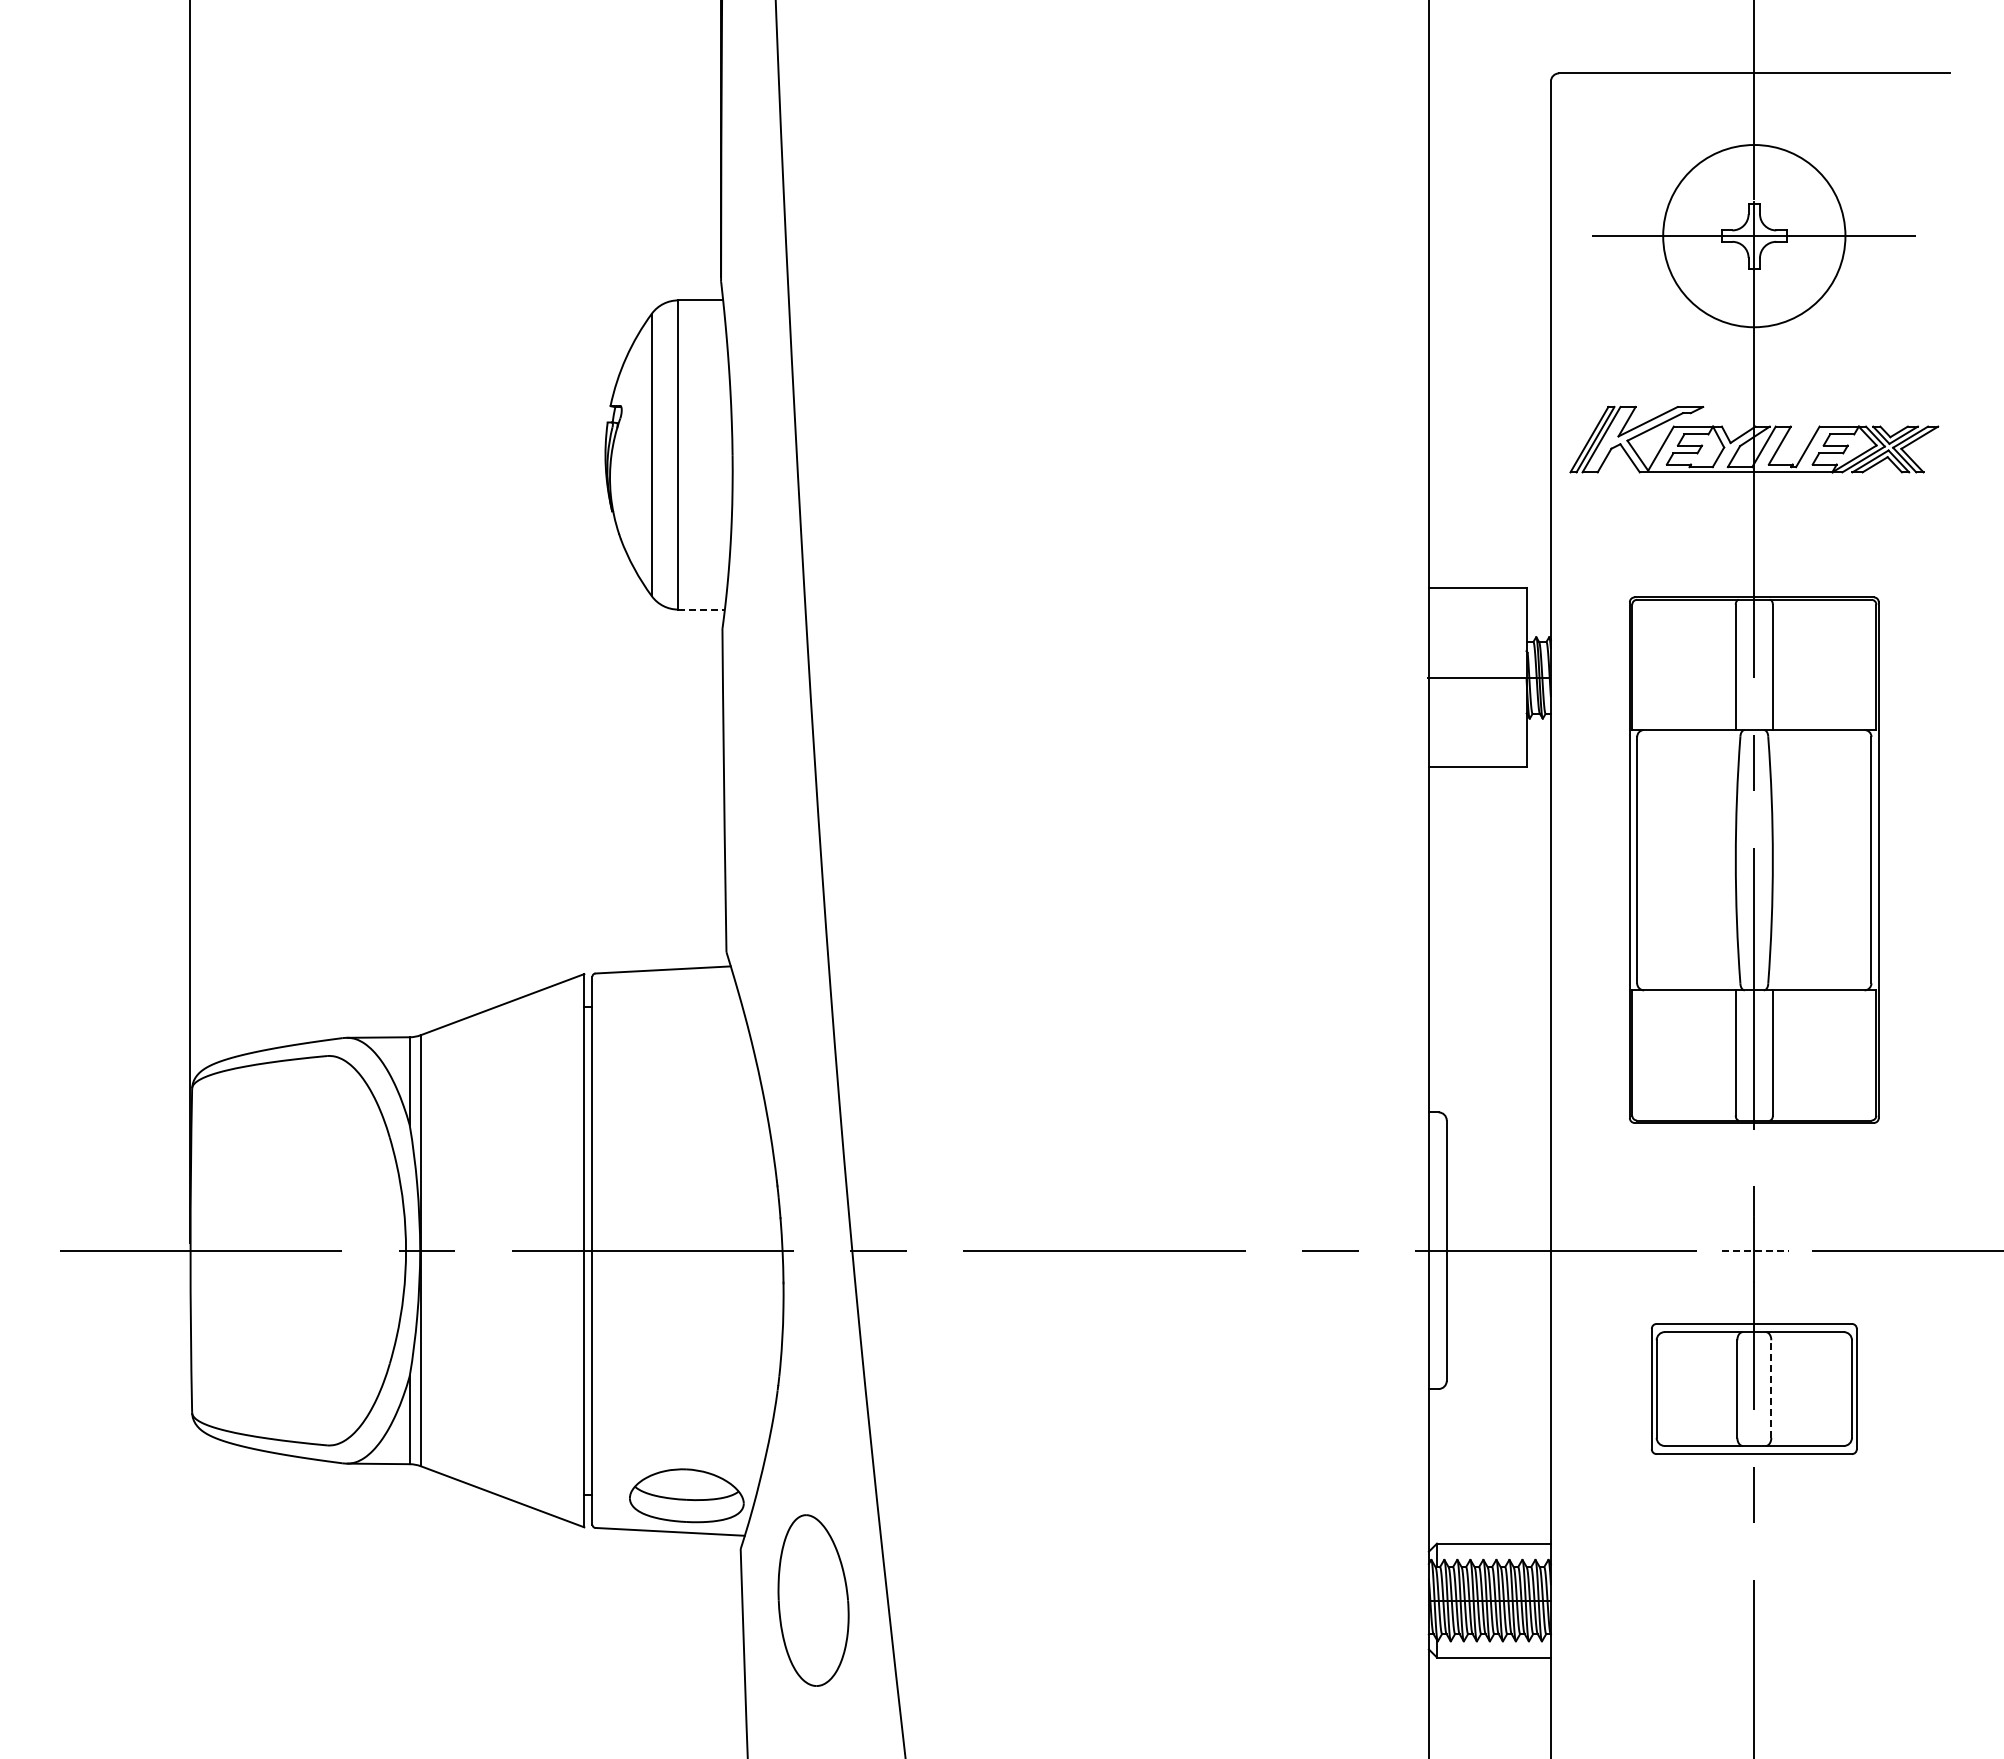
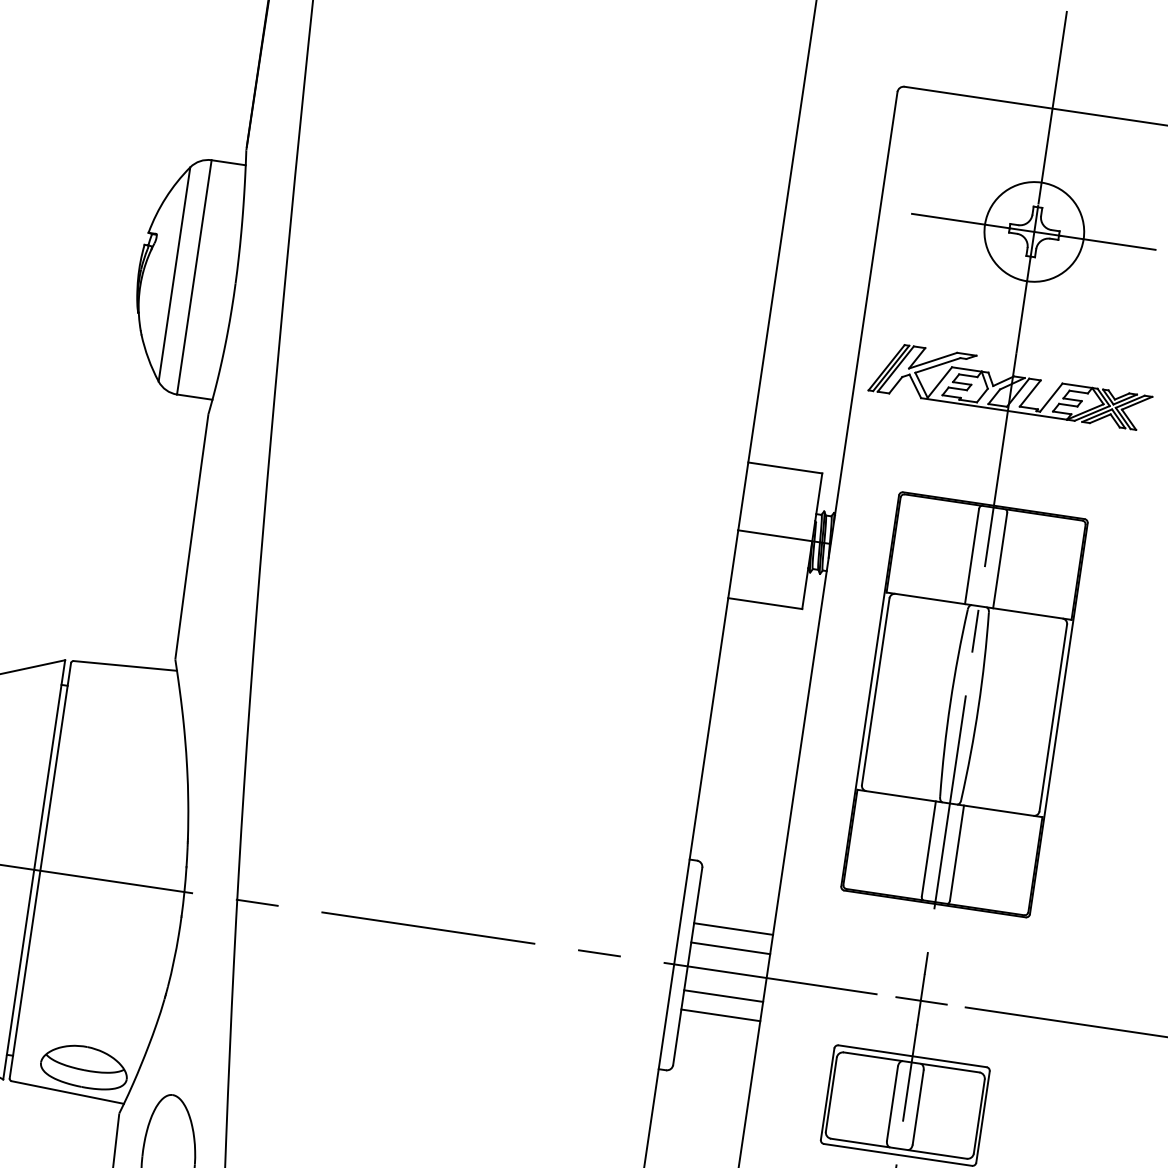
circle: (1754, 236) -> (1034, 232), size x0.71
line: (702, 609) -> (195, 397), dashed -> solid
line: (1498, 1193) -> (733, 928), added
line: (1498, 1219) -> (730, 948), added
line: (1755, 1250) -> (921, 1000), dashed -> solid
line: (1498, 1282) -> (723, 996), added
line: (1498, 1307) -> (720, 1015), added
line: (1771, 1389) -> (918, 1107), dashed -> solid

